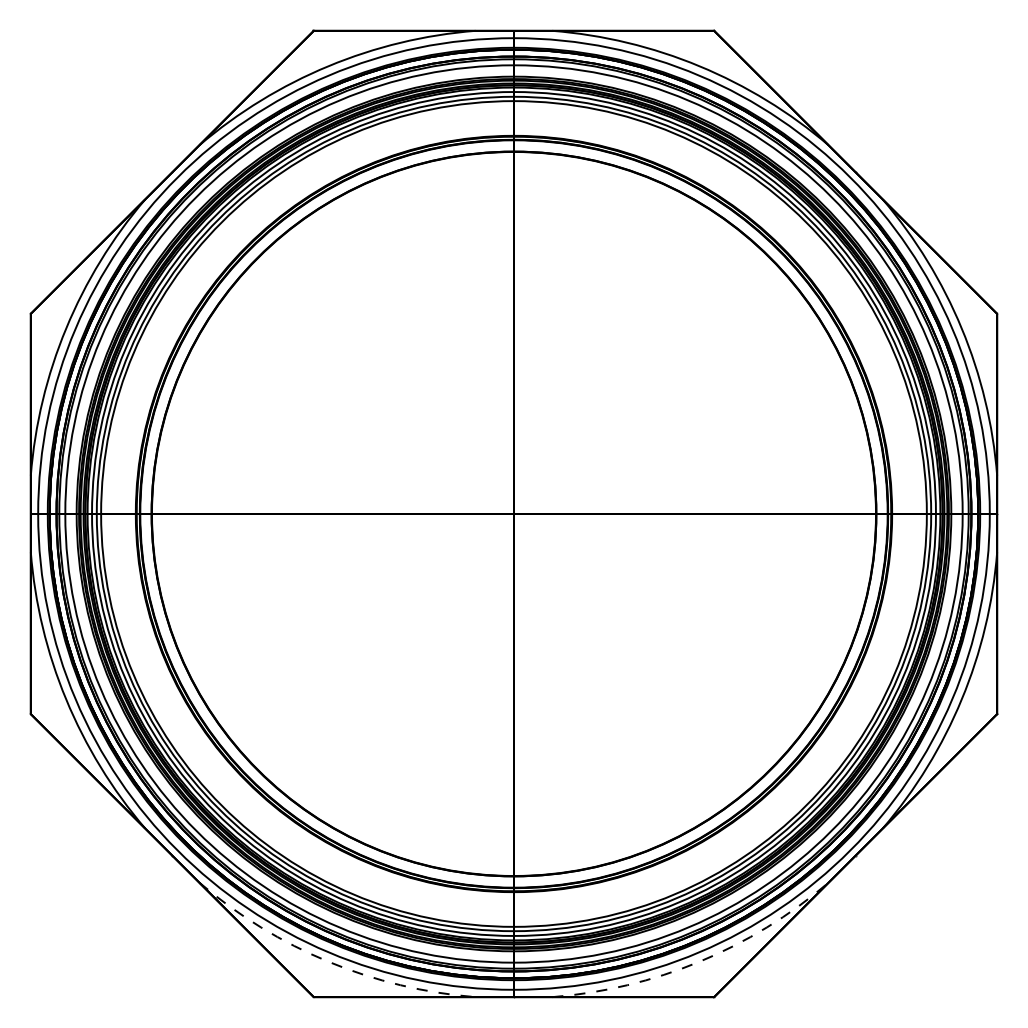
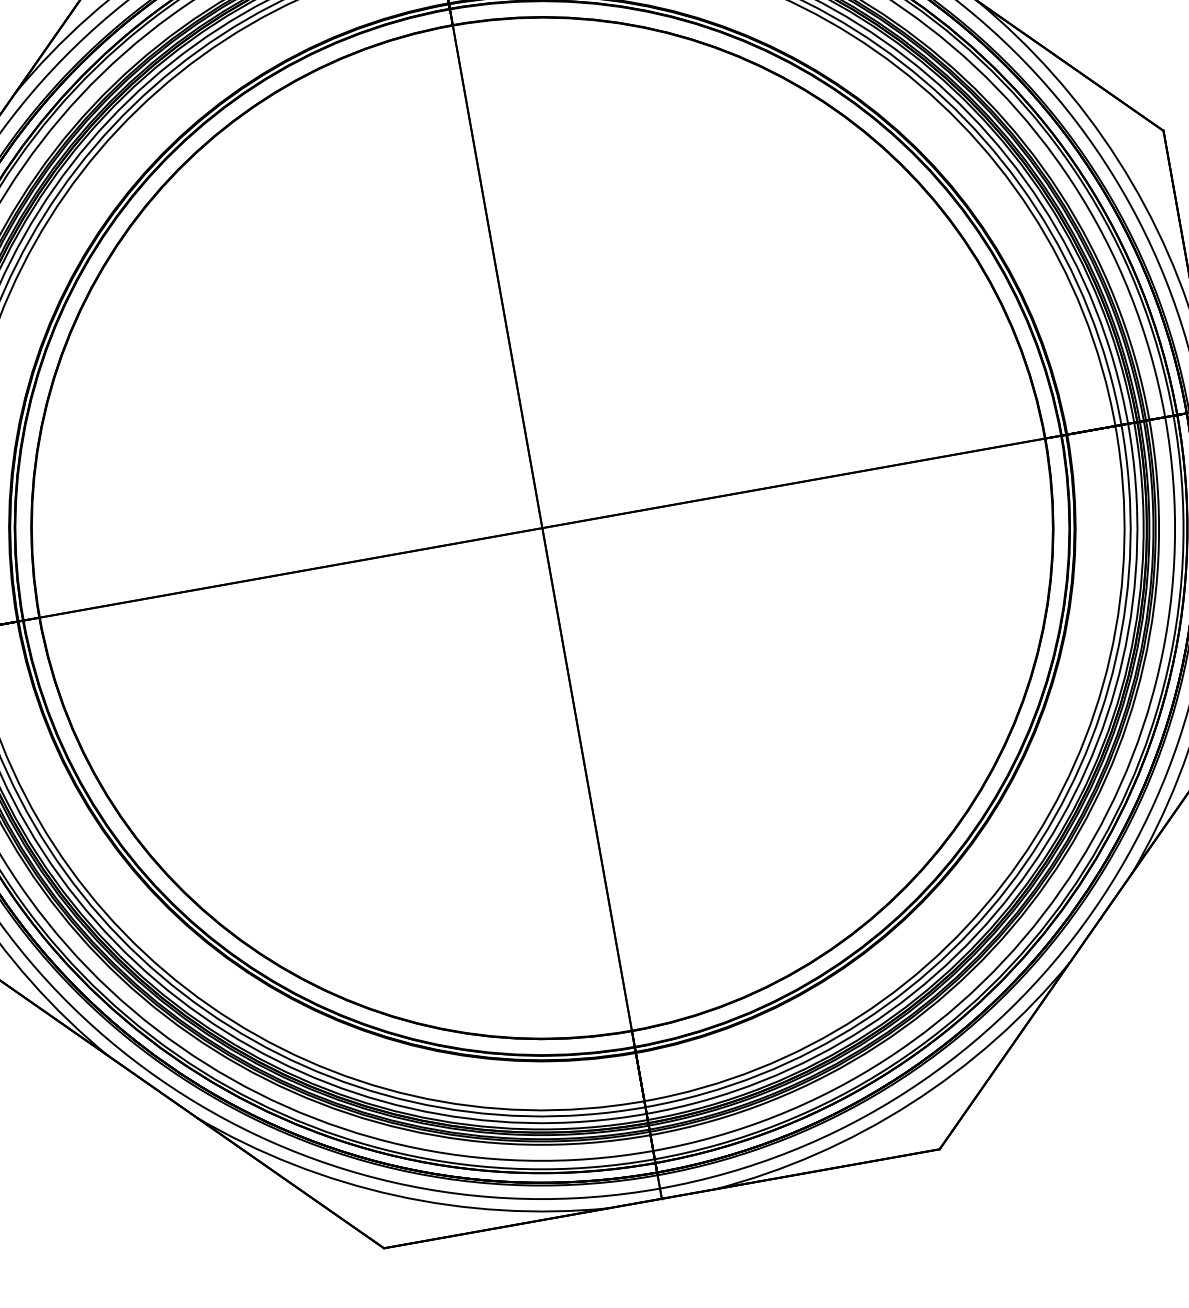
arc: (328, 961) -> (395, 1195), dashed -> solid
arc: (699, 961) -> (910, 1103), dashed -> solid

